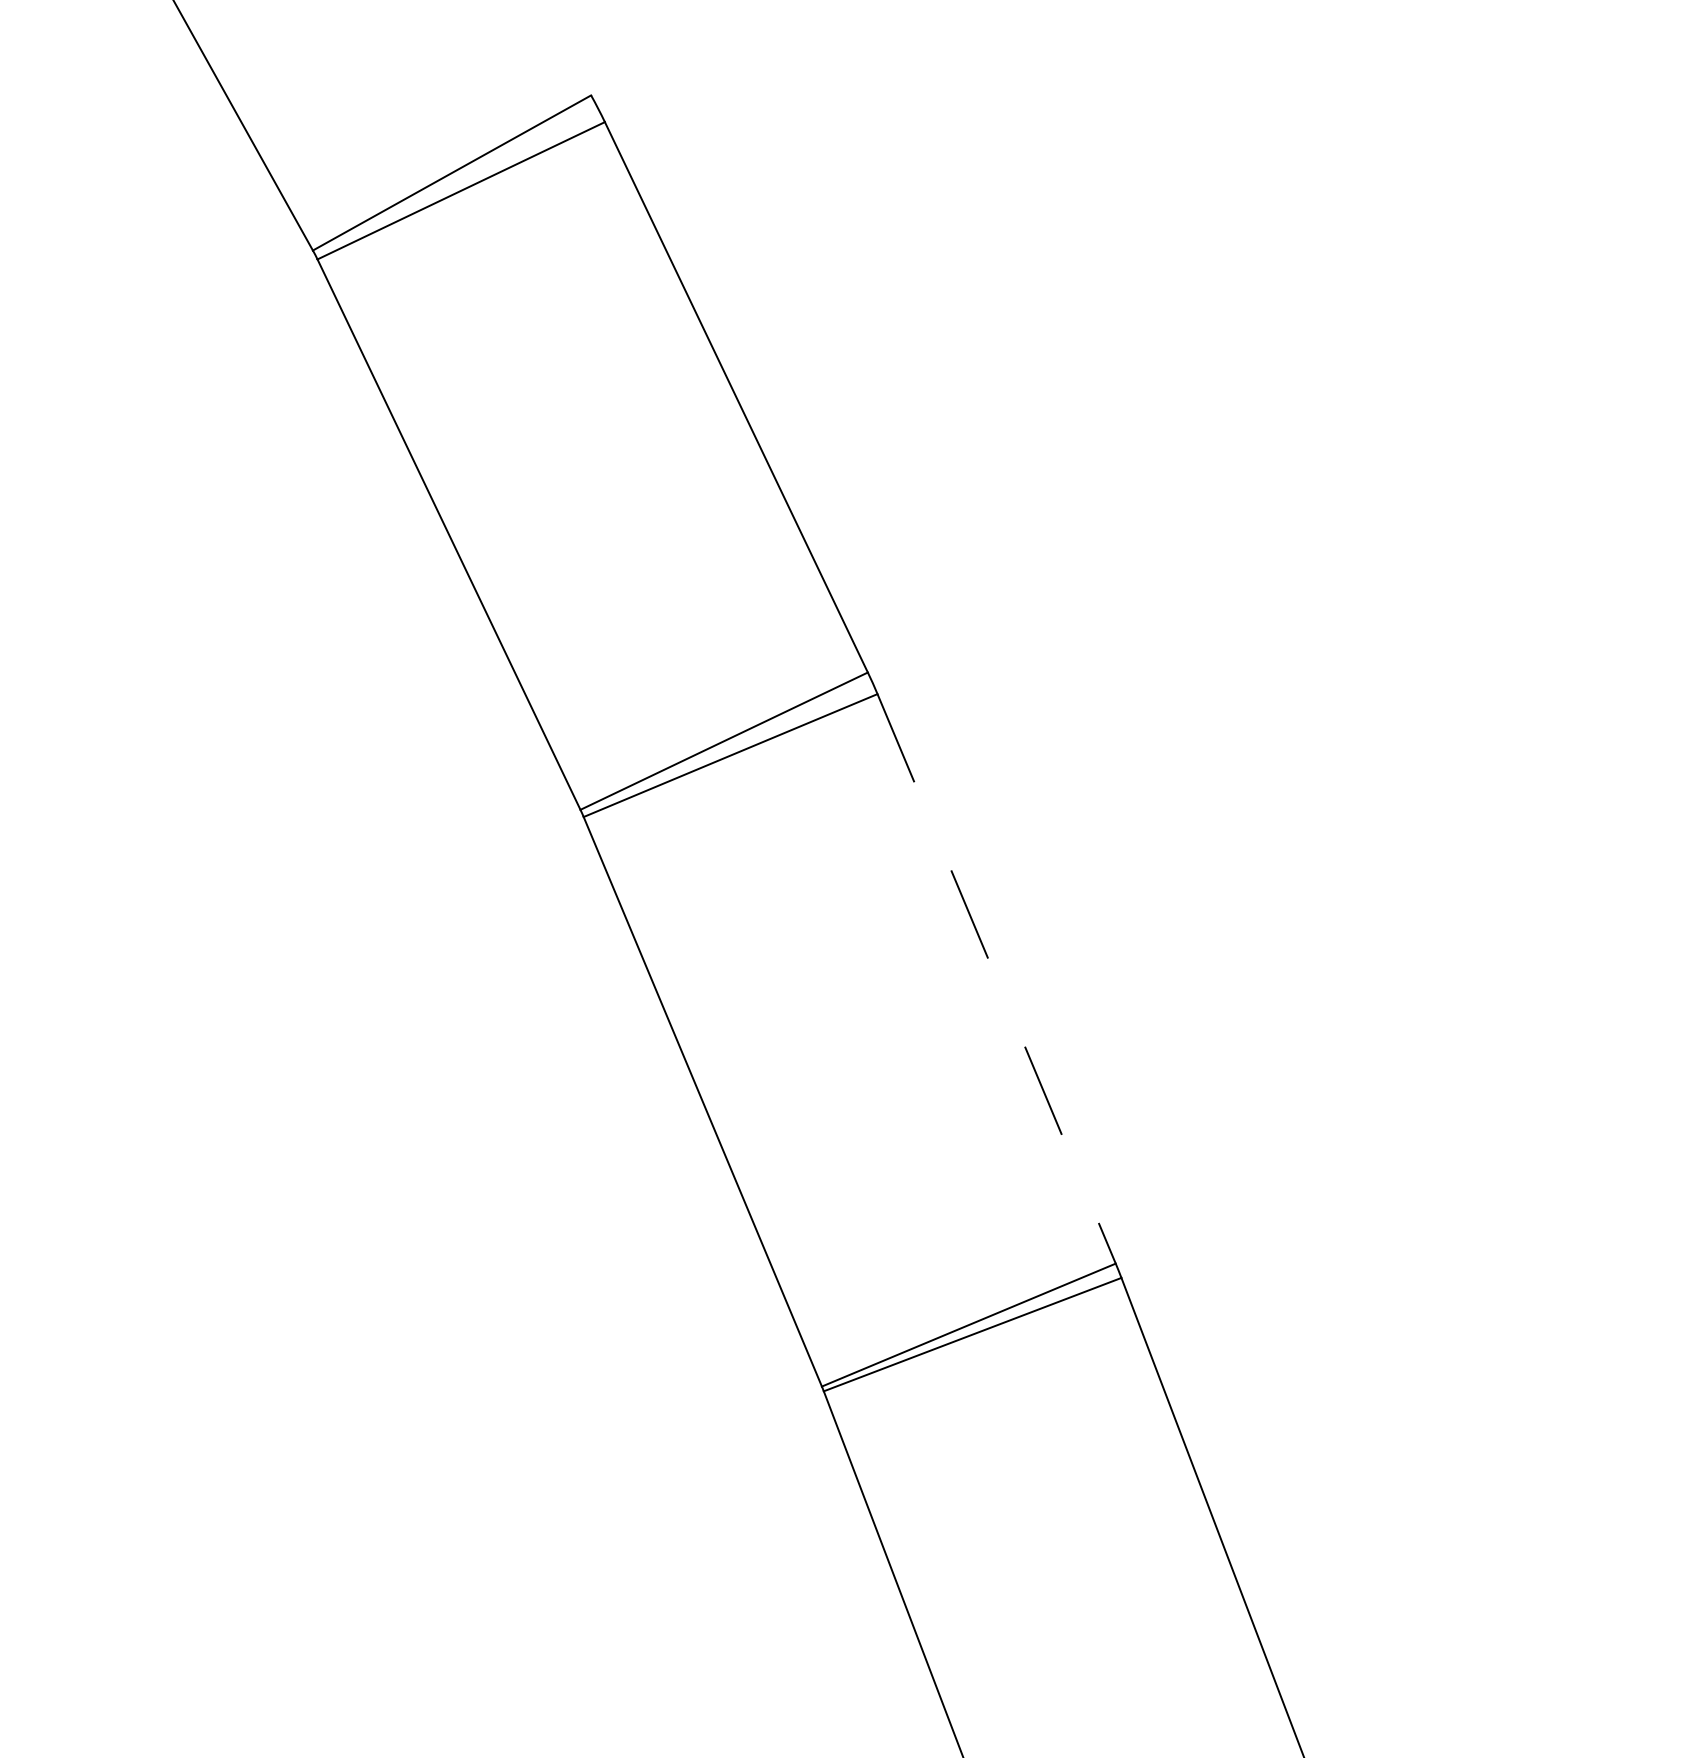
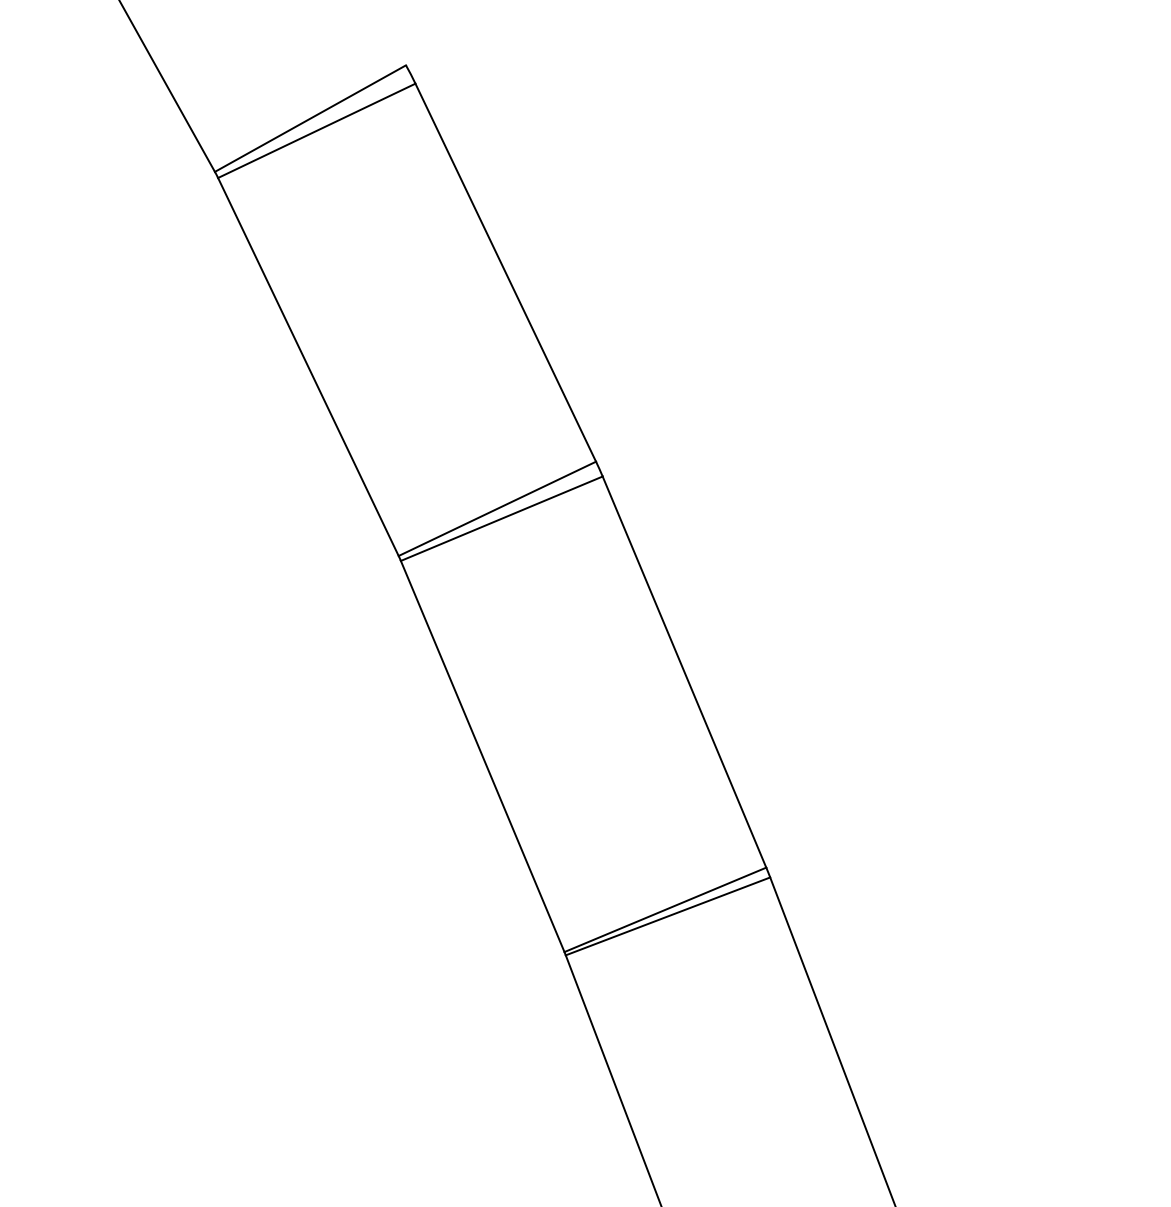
line: (996, 979) -> (684, 672), dashed -> solid

